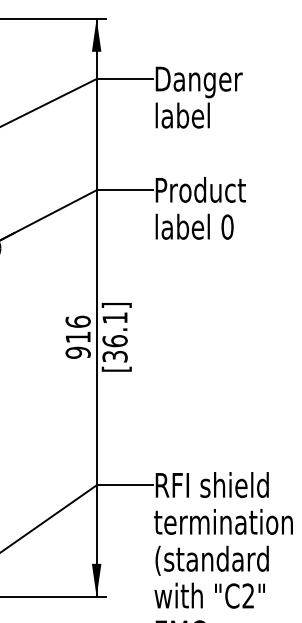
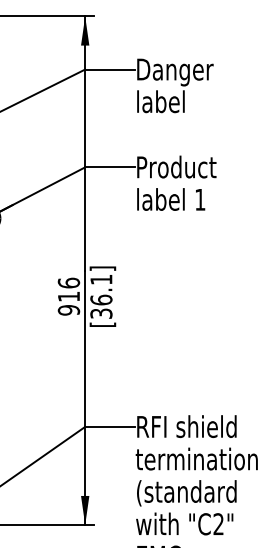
text: (227, 226) -> (200, 199), 0 -> 1

